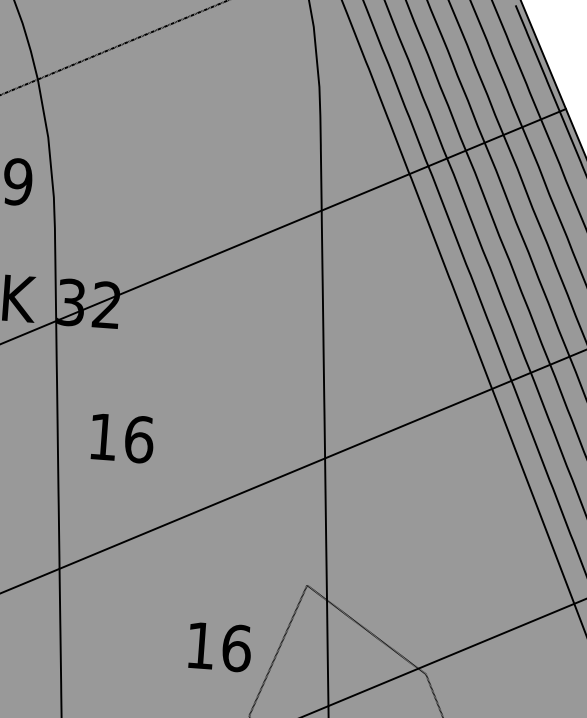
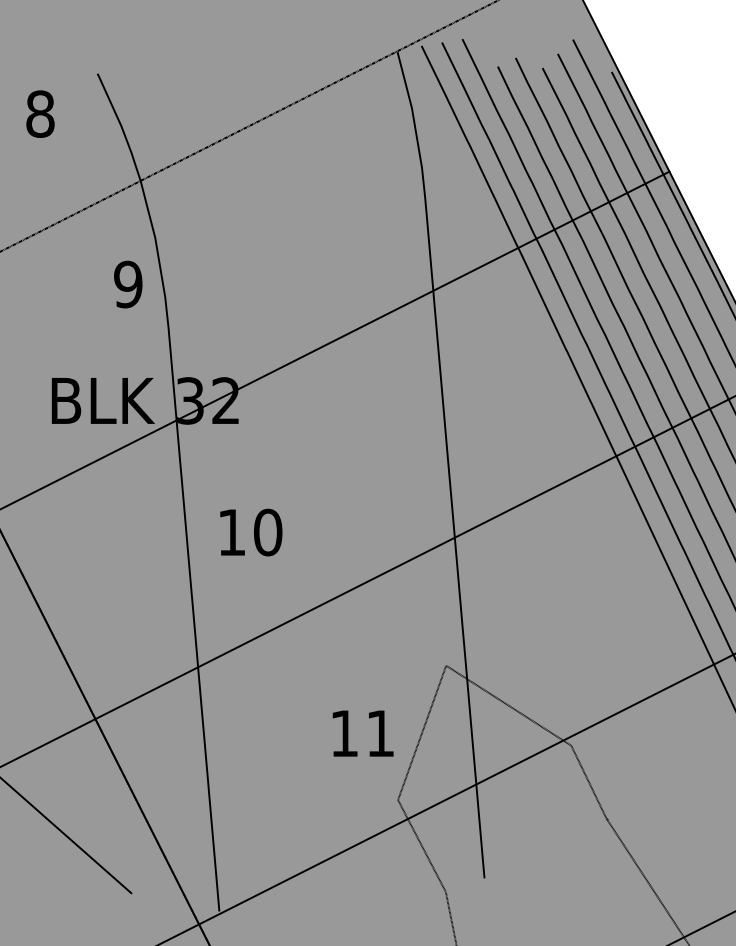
text: (139, 439) -> (268, 532), 16 -> 10
text: (236, 648) -> (380, 733), 16 -> 11

